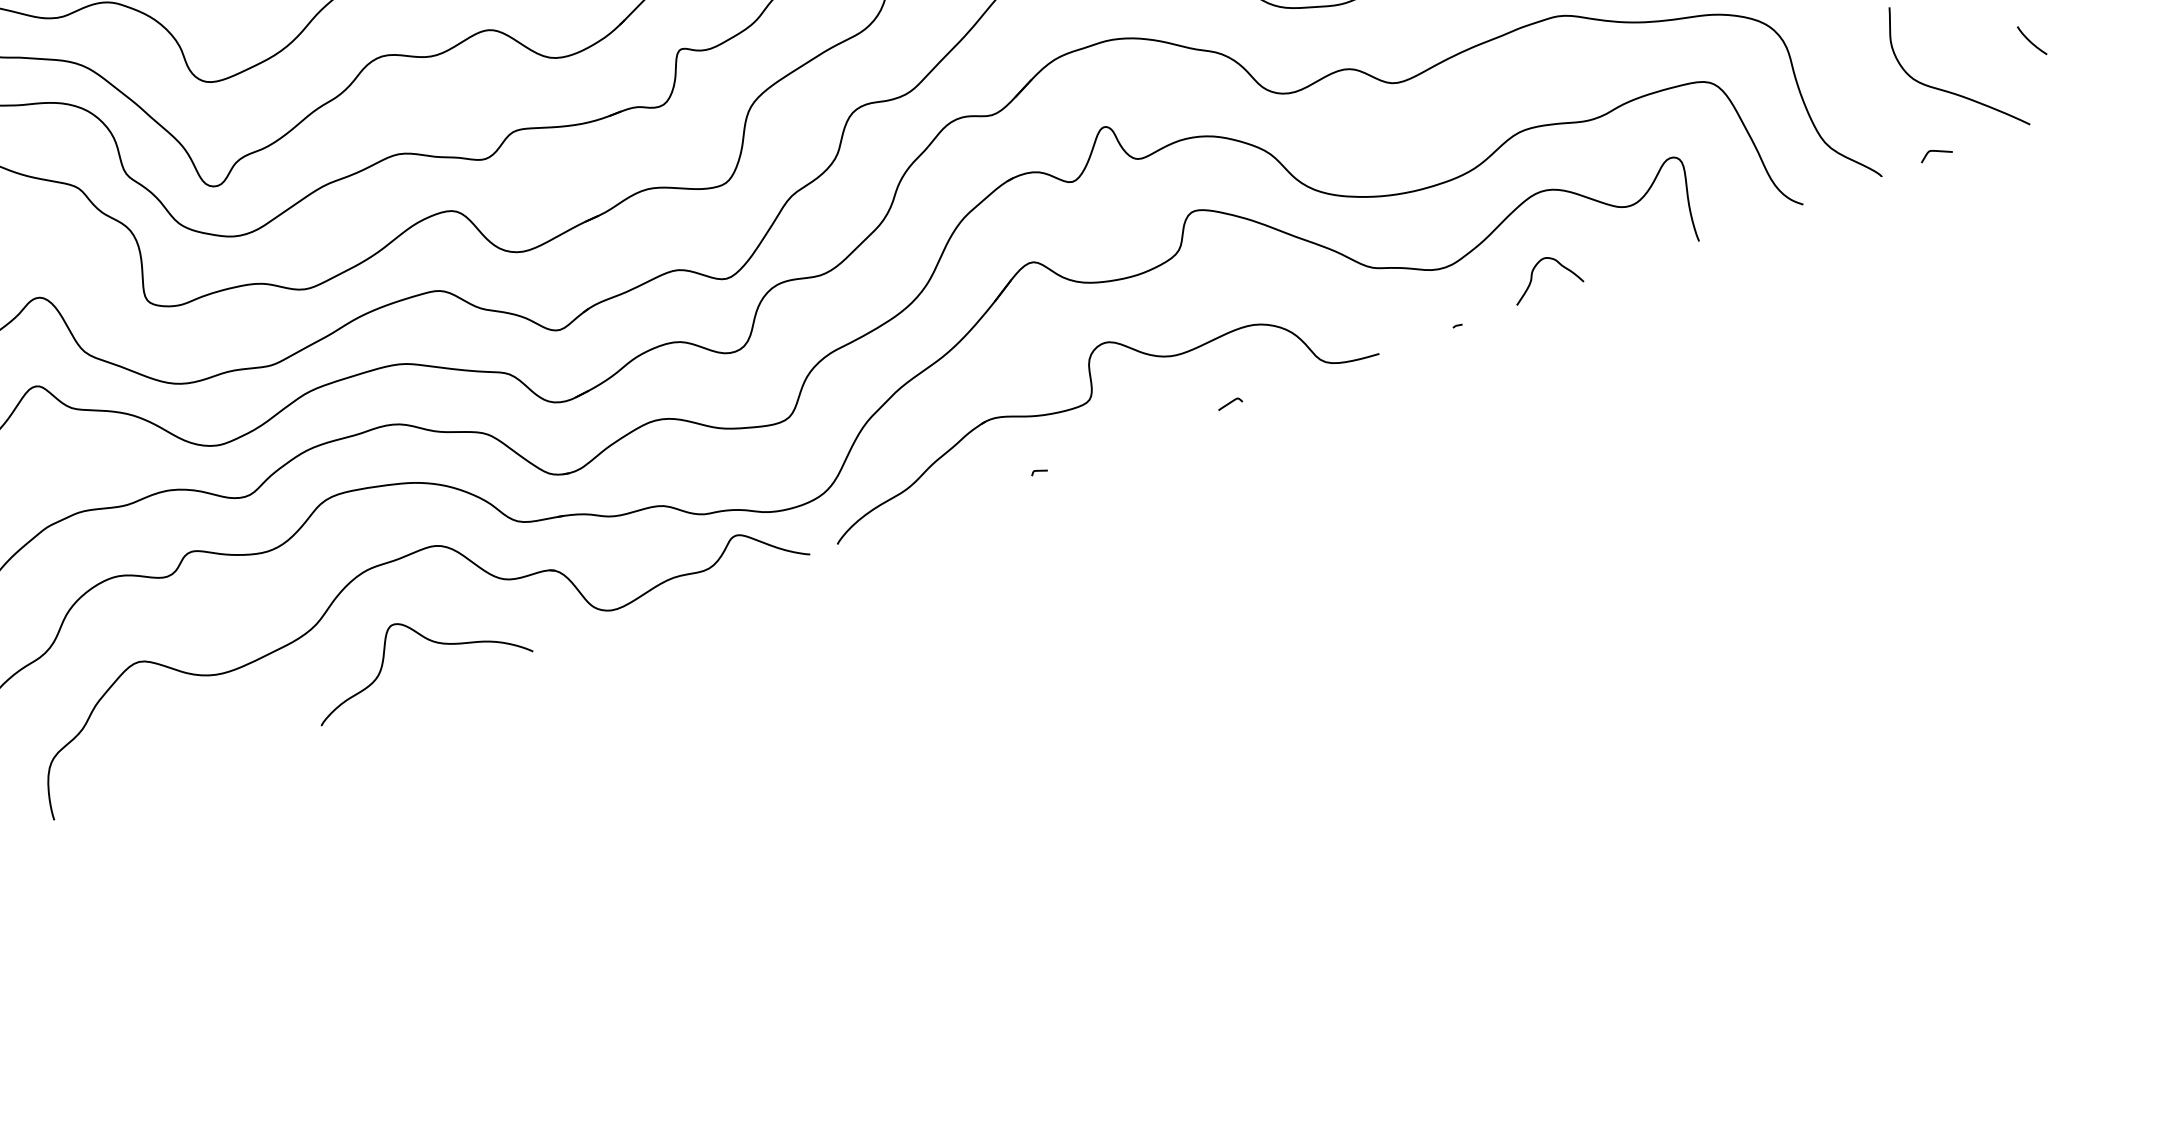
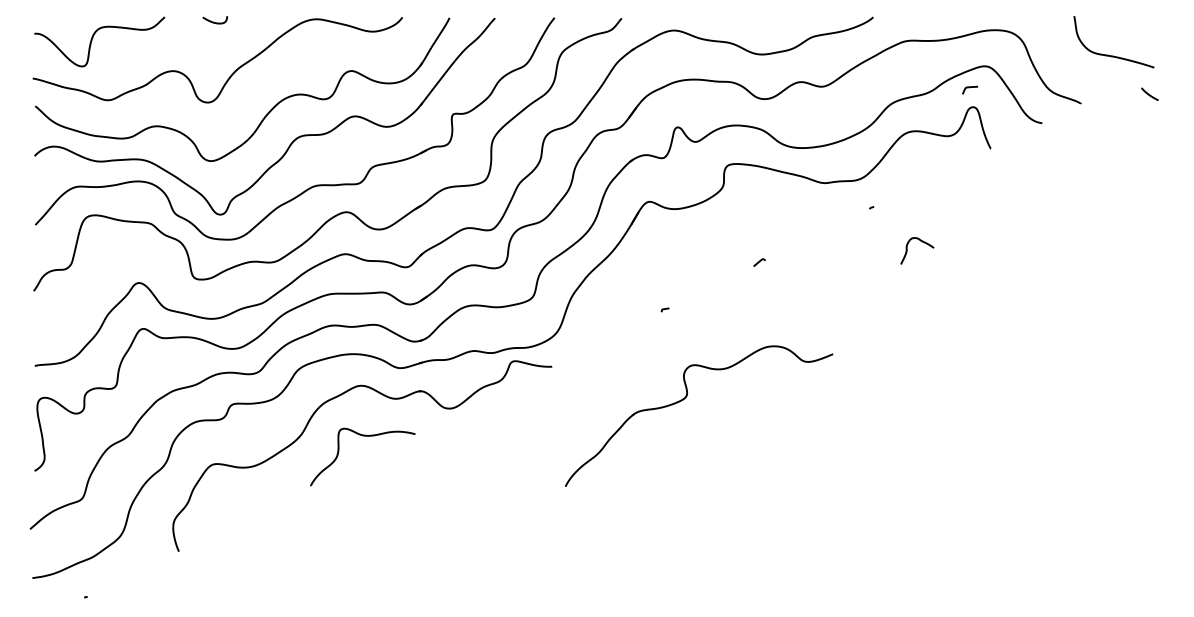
line: (2029, 38) -> (1148, 93), moved
curve: (1935, 153) -> (969, 88), moved
curve: (1563, 268) -> (922, 242), moved
part: (1082, 407) -> (683, 400), moved

